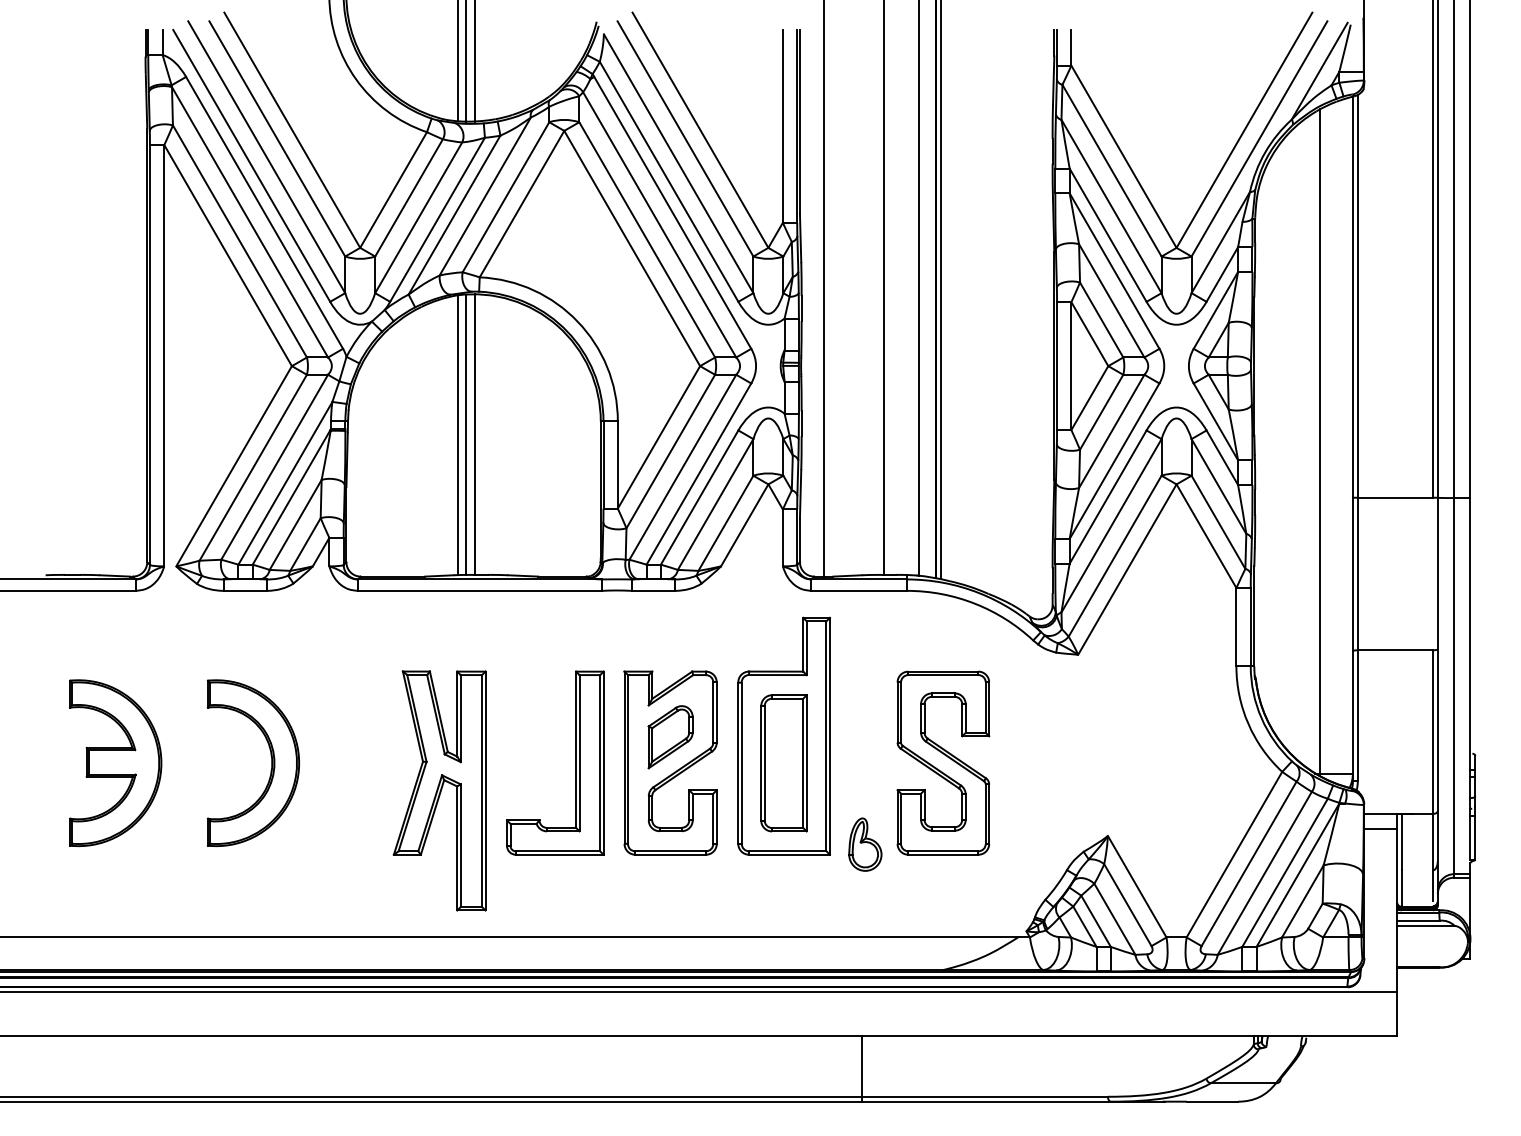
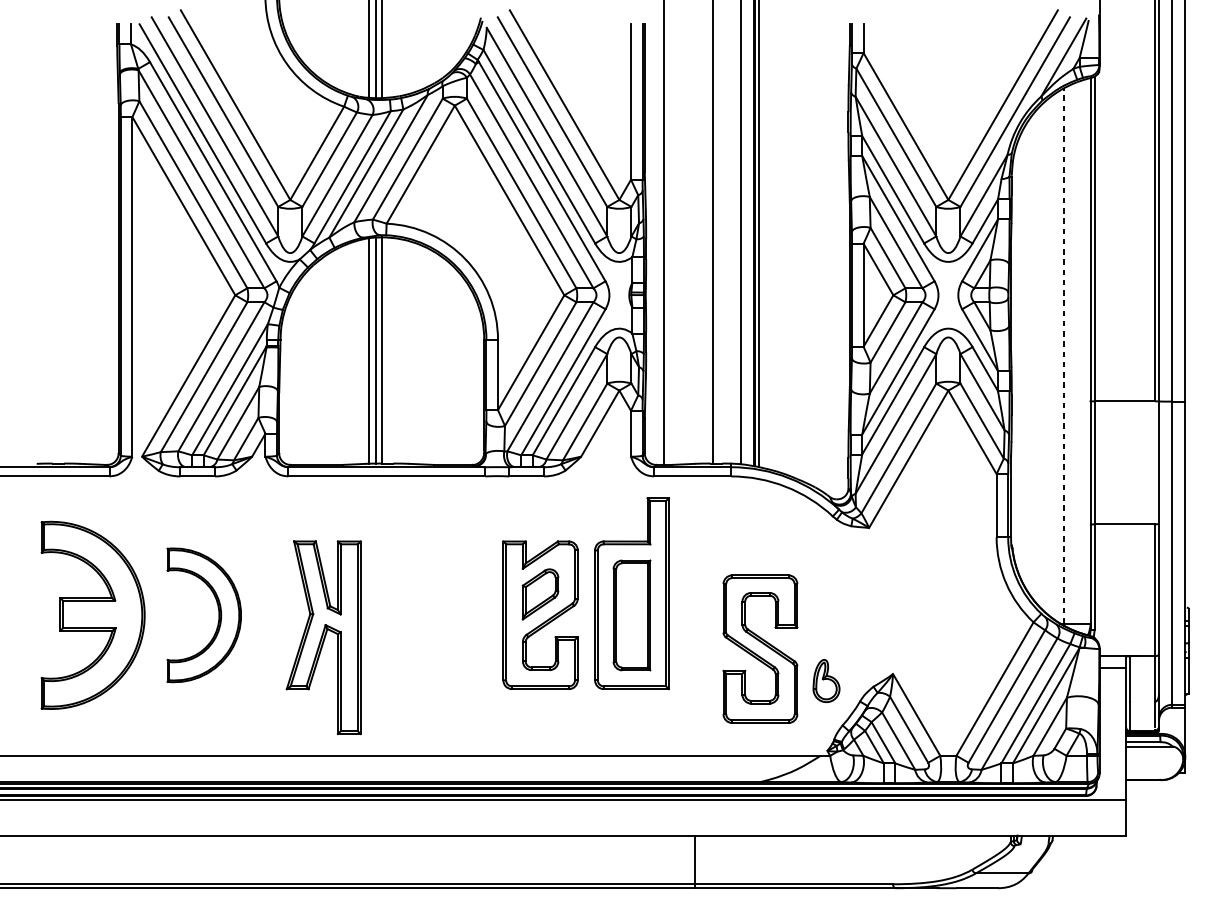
line: (1320, 440) -> (1064, 355), solid -> dashed
part: (115, 762) -> (93, 614), size x1.4
part: (575, 762) -> (463, 614), removed
part: (943, 762) -> (760, 648), moved
part: (439, 790) -> (323, 637), moved
part: (865, 844) -> (826, 680), moved

